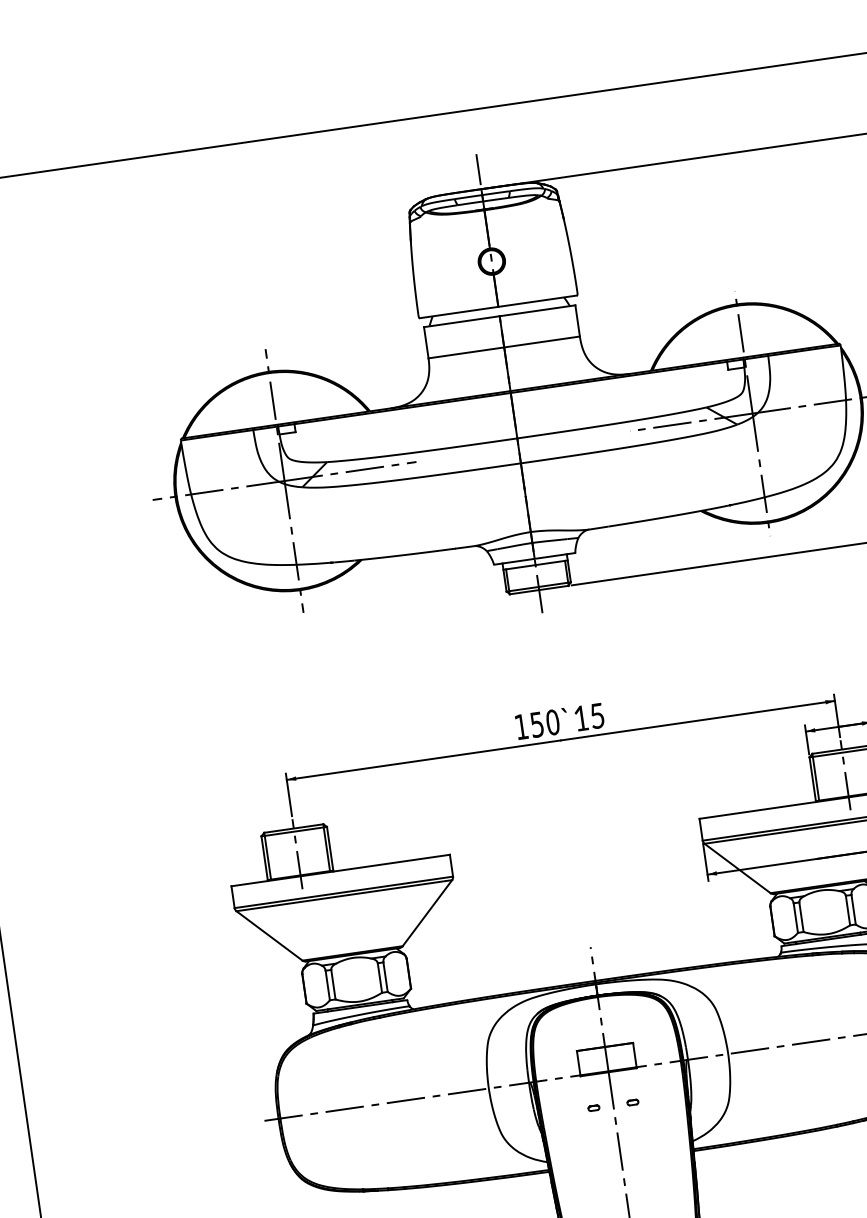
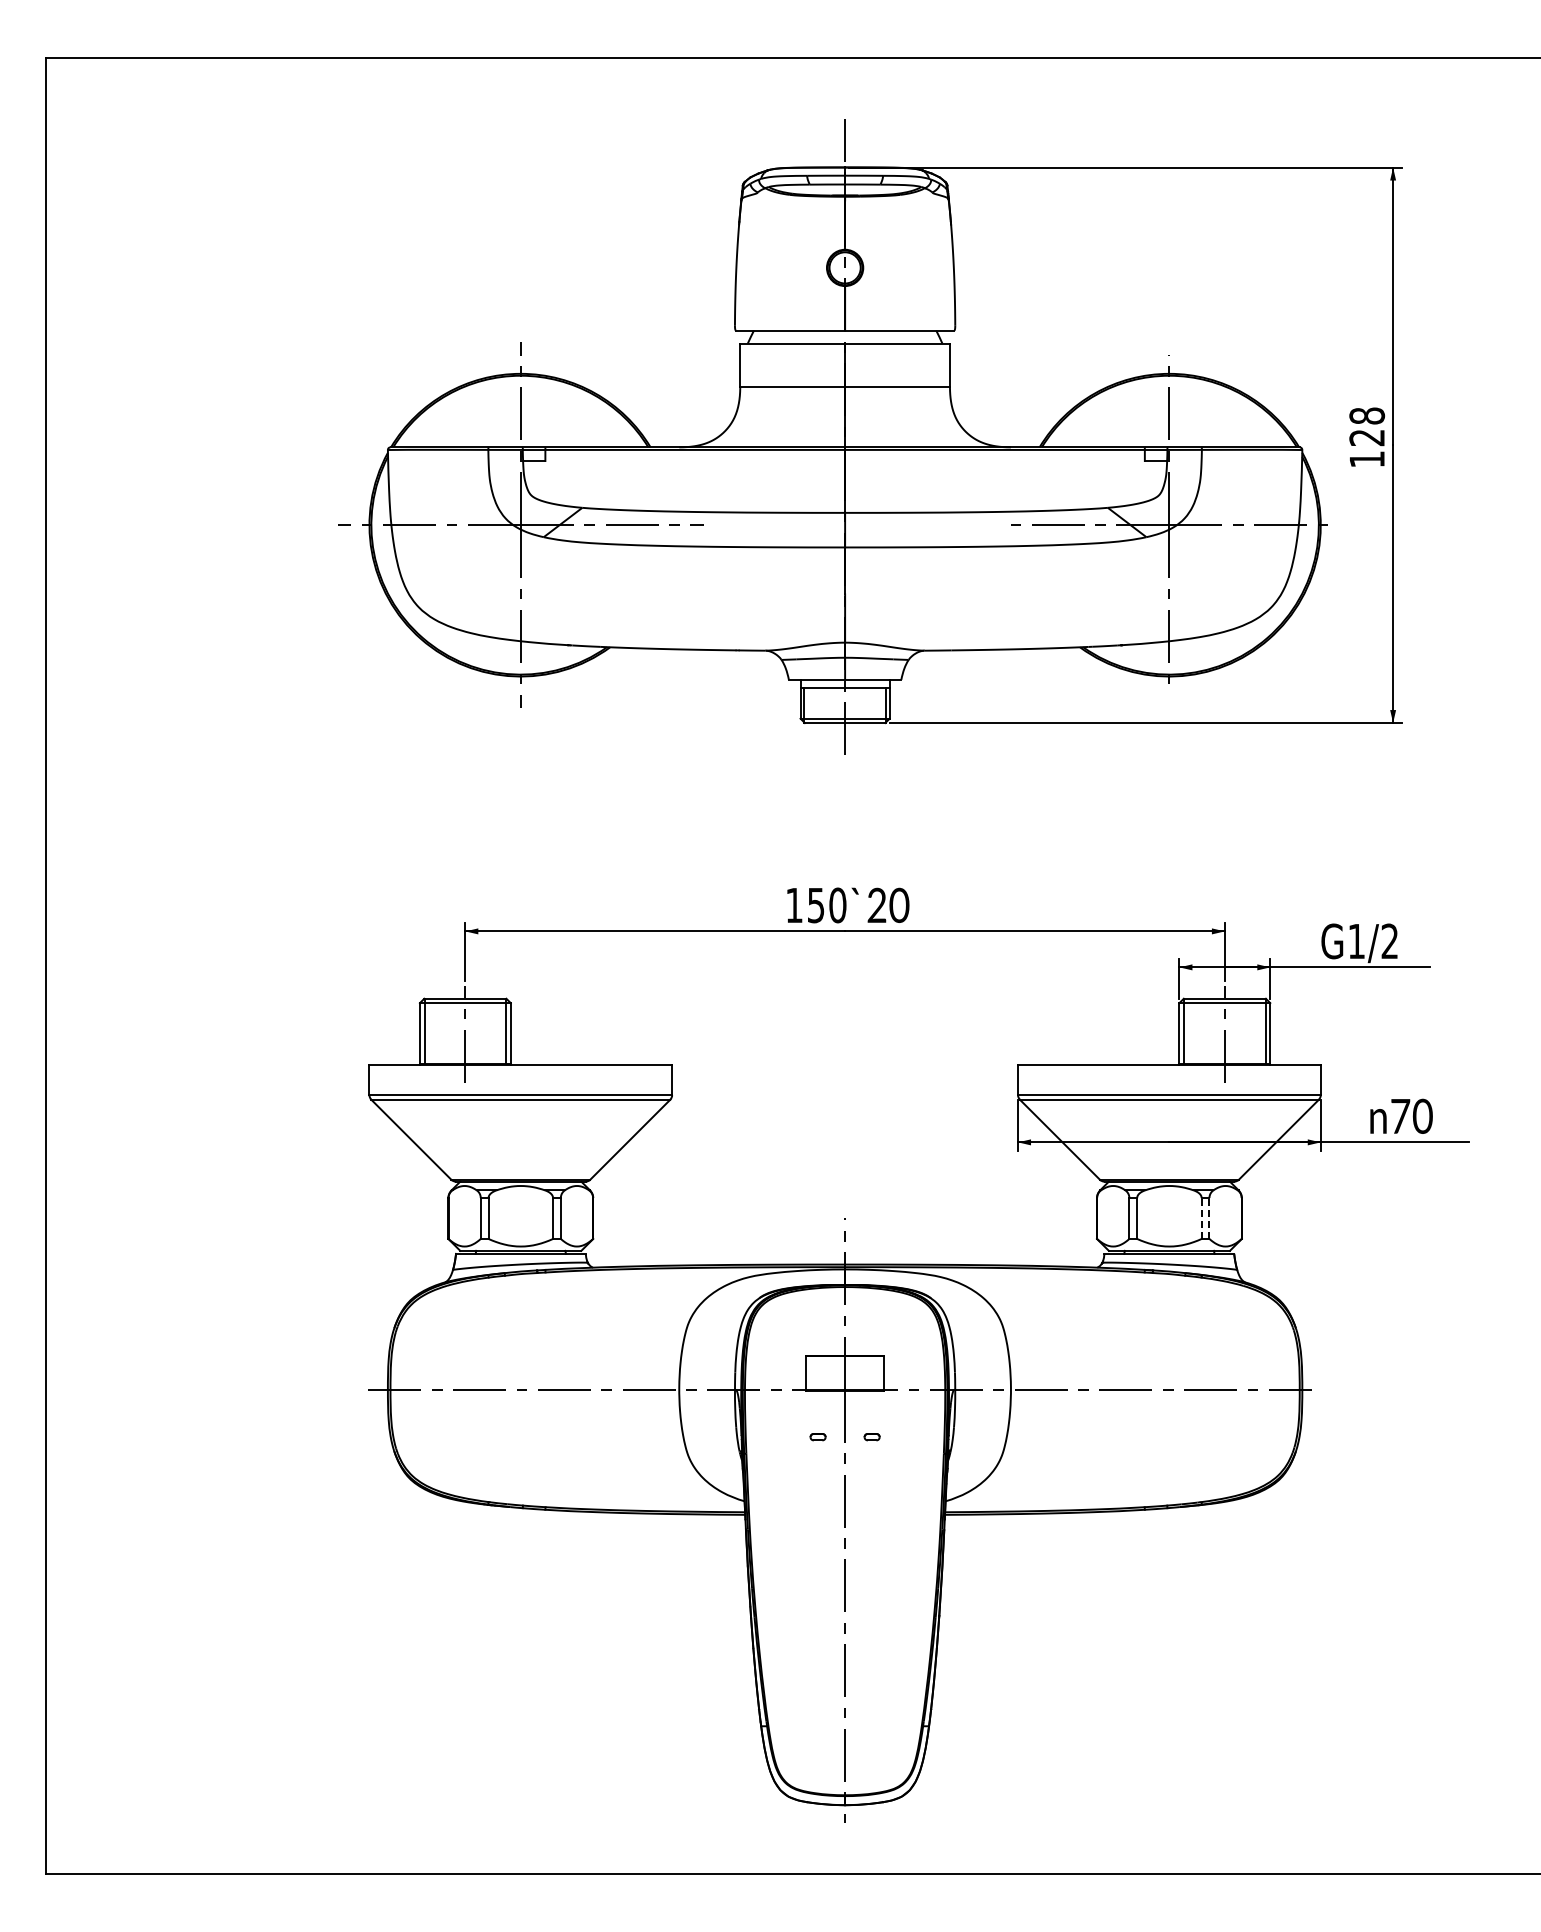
text: (589, 717) -> (888, 905), 15 -> 20
line: (853, 909) -> (1209, 1218), solid -> dashed
line: (847, 910) -> (1201, 1218), solid -> dashed

